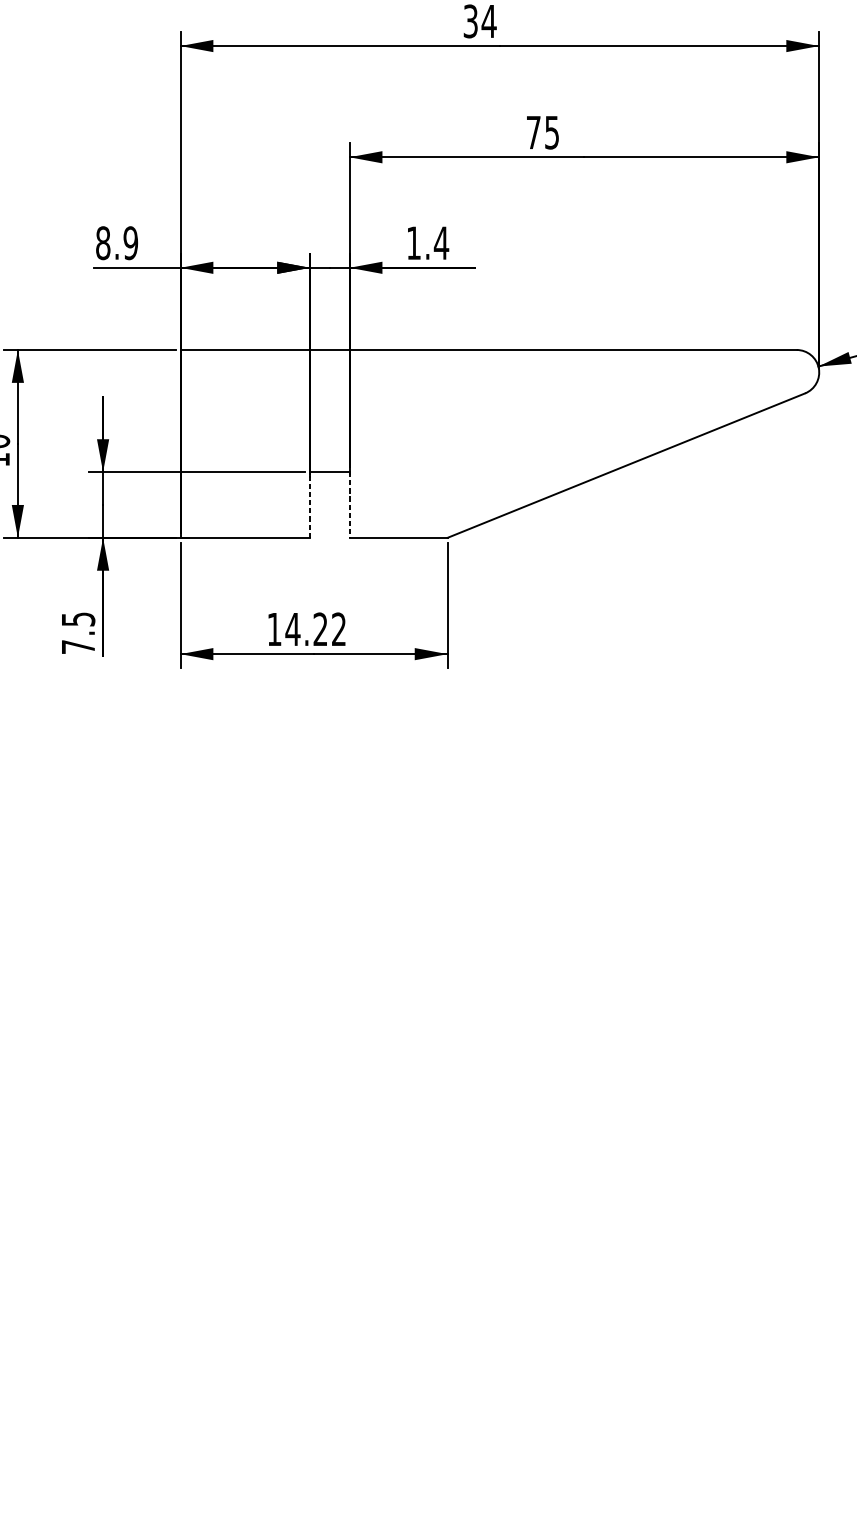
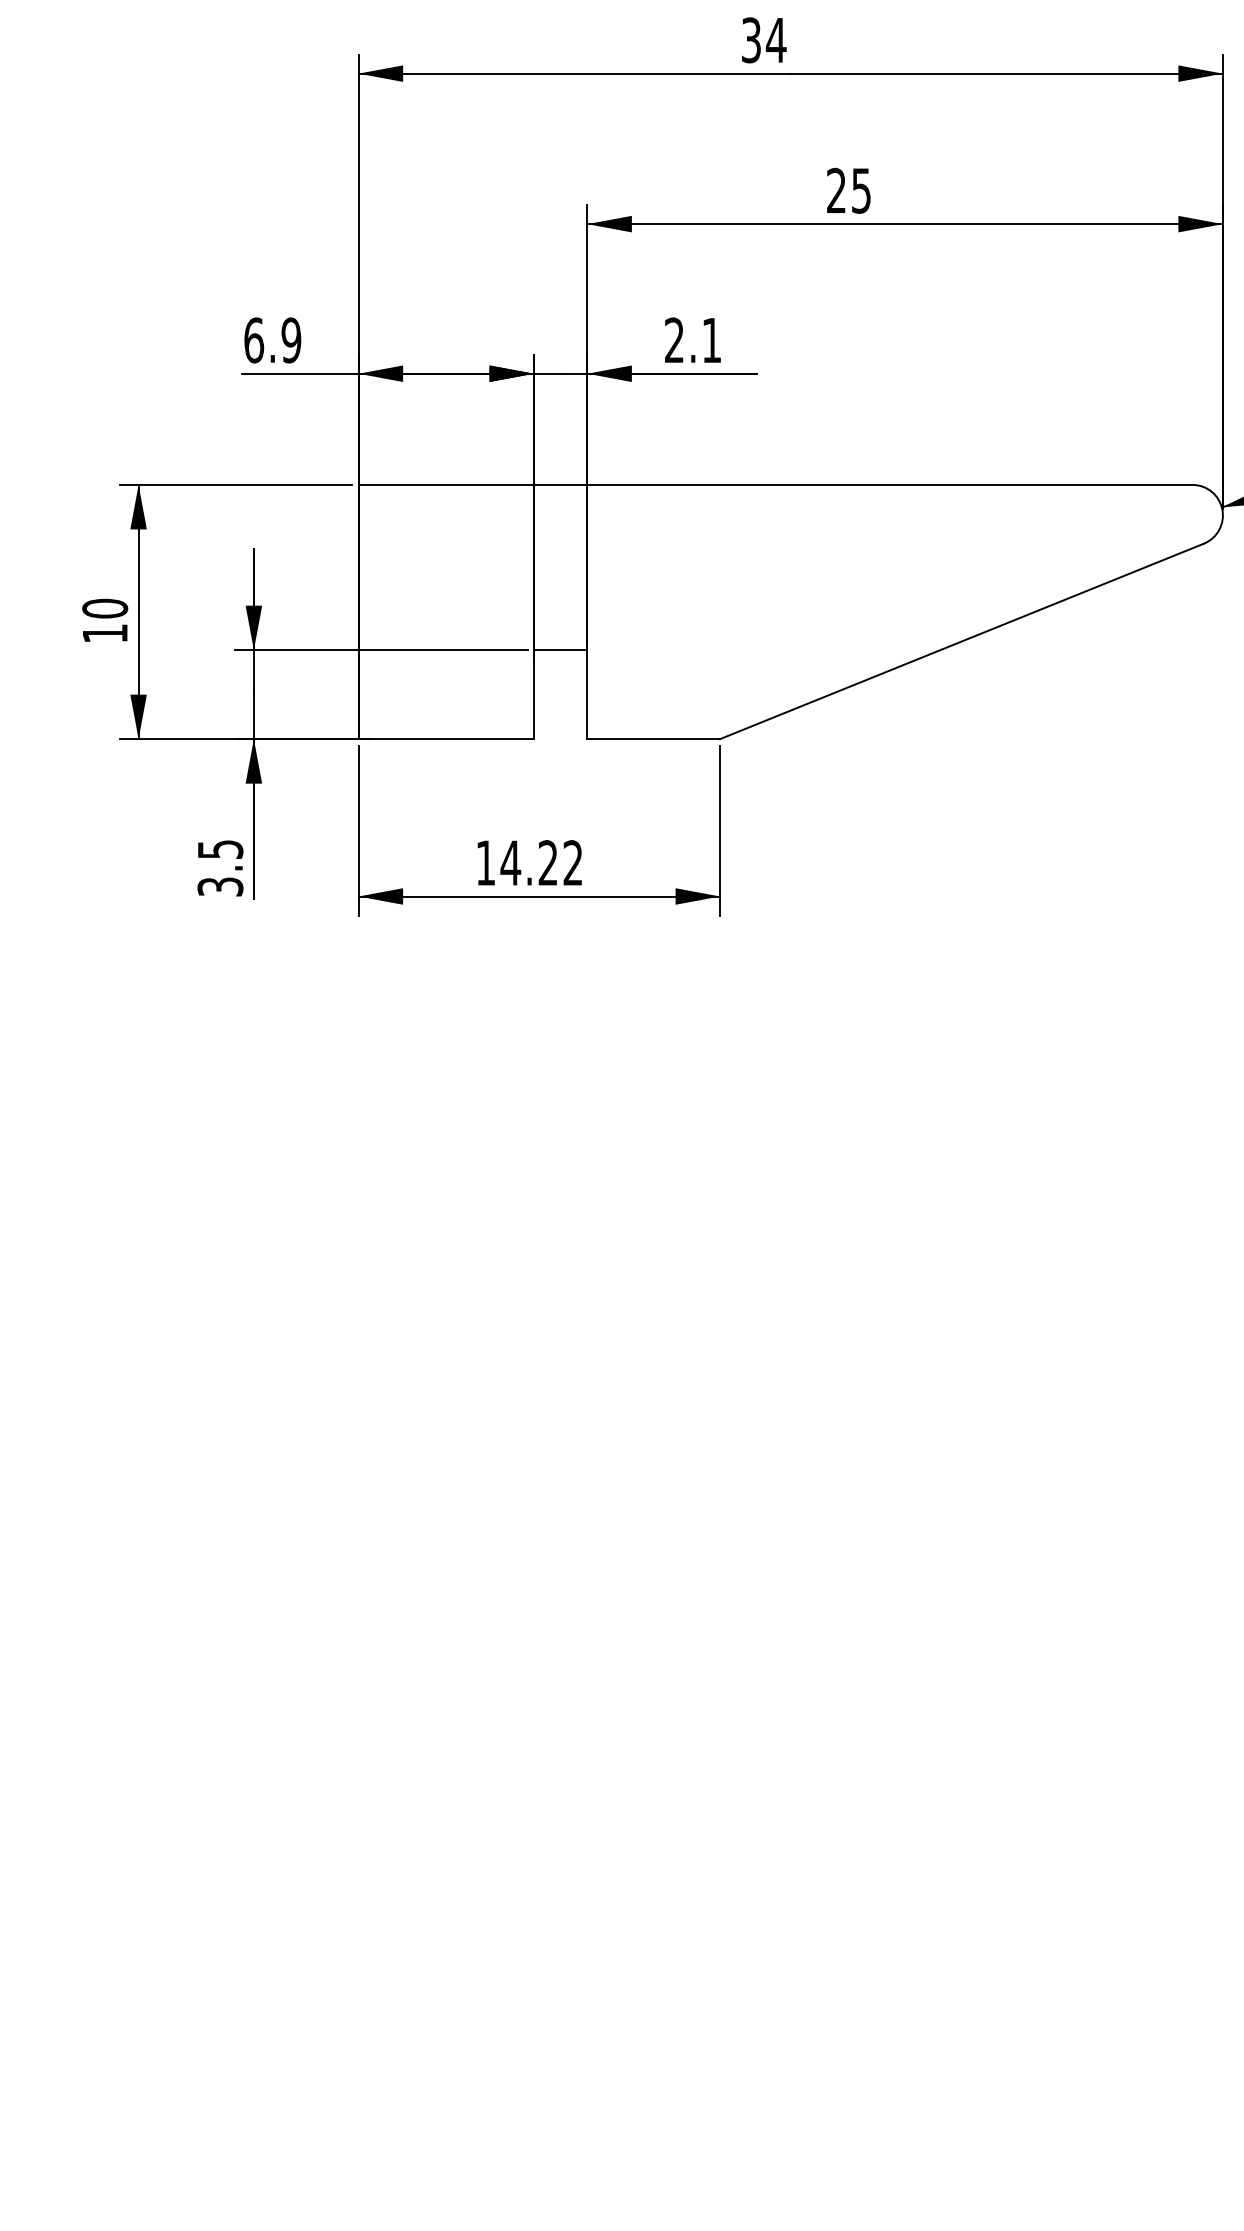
text: (533, 131) -> (836, 189), 75 -> 25
text: (427, 242) -> (693, 339), 1.4 -> 2.1
text: (103, 243) -> (254, 340), 8.9 -> 6.9
line: (310, 504) -> (534, 694), dashed -> solid
line: (349, 505) -> (587, 695), dashed -> solid
text: (78, 646) -> (220, 886), 7.5 -> 3.5

